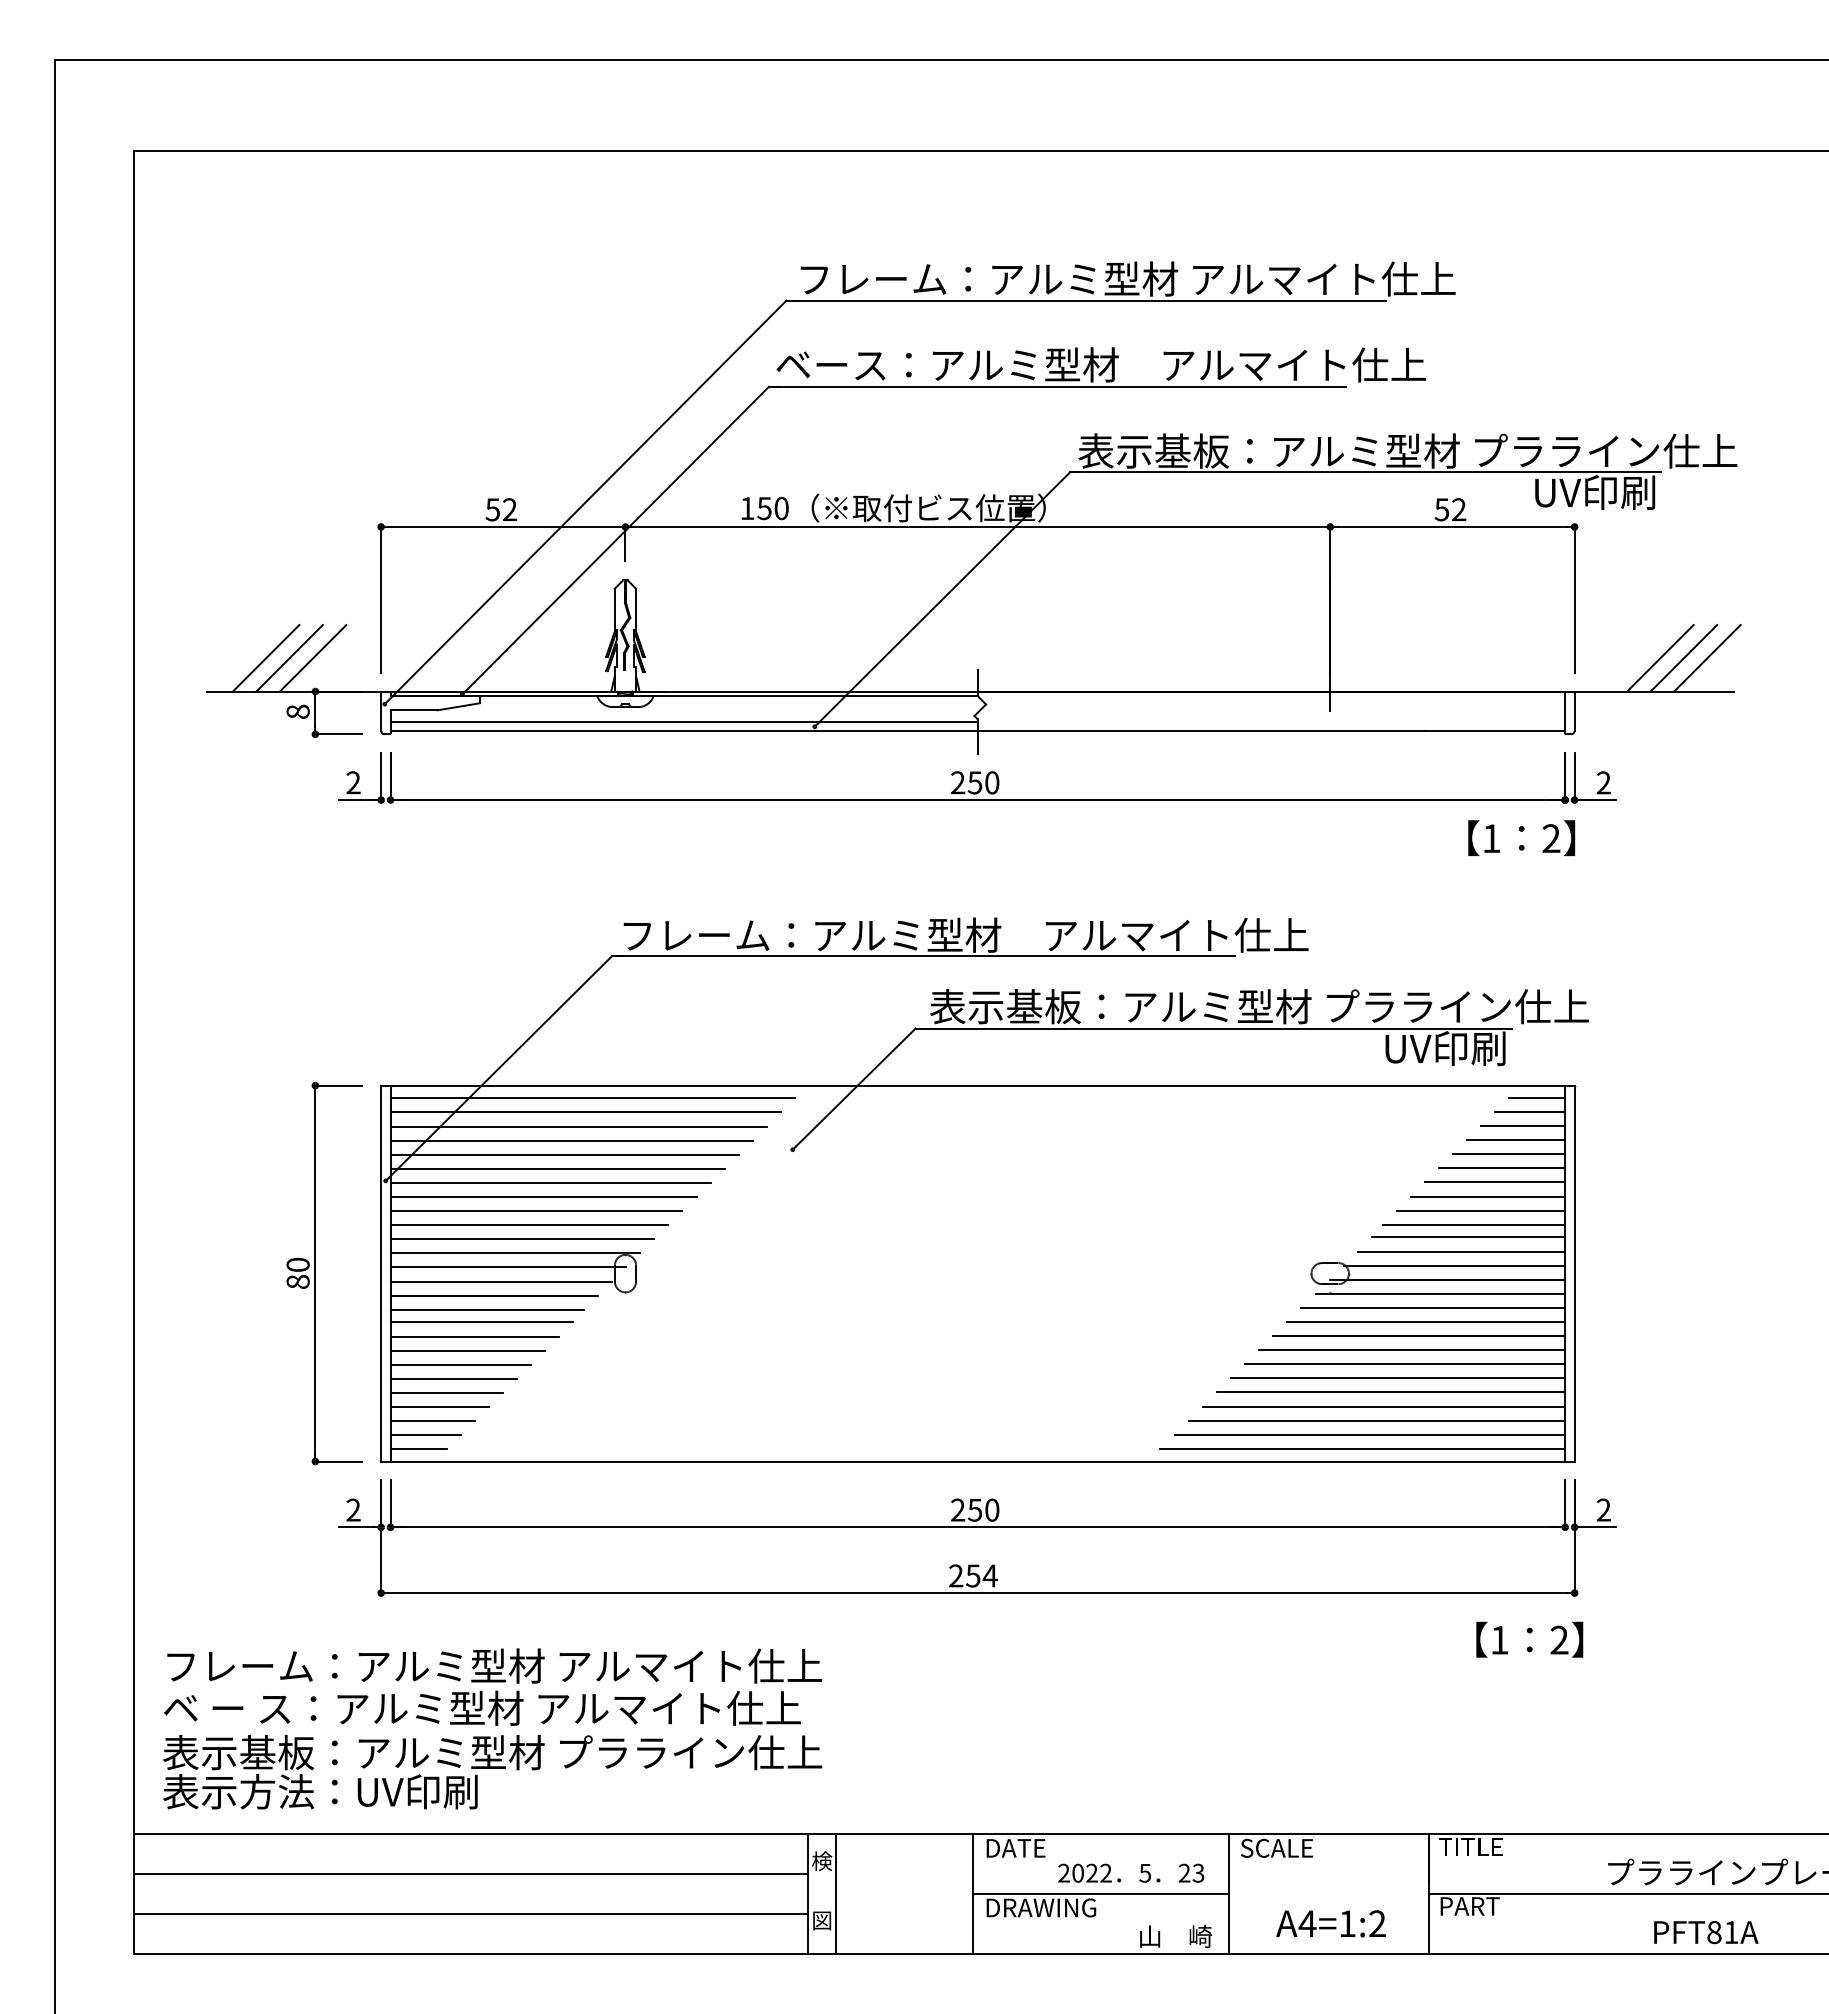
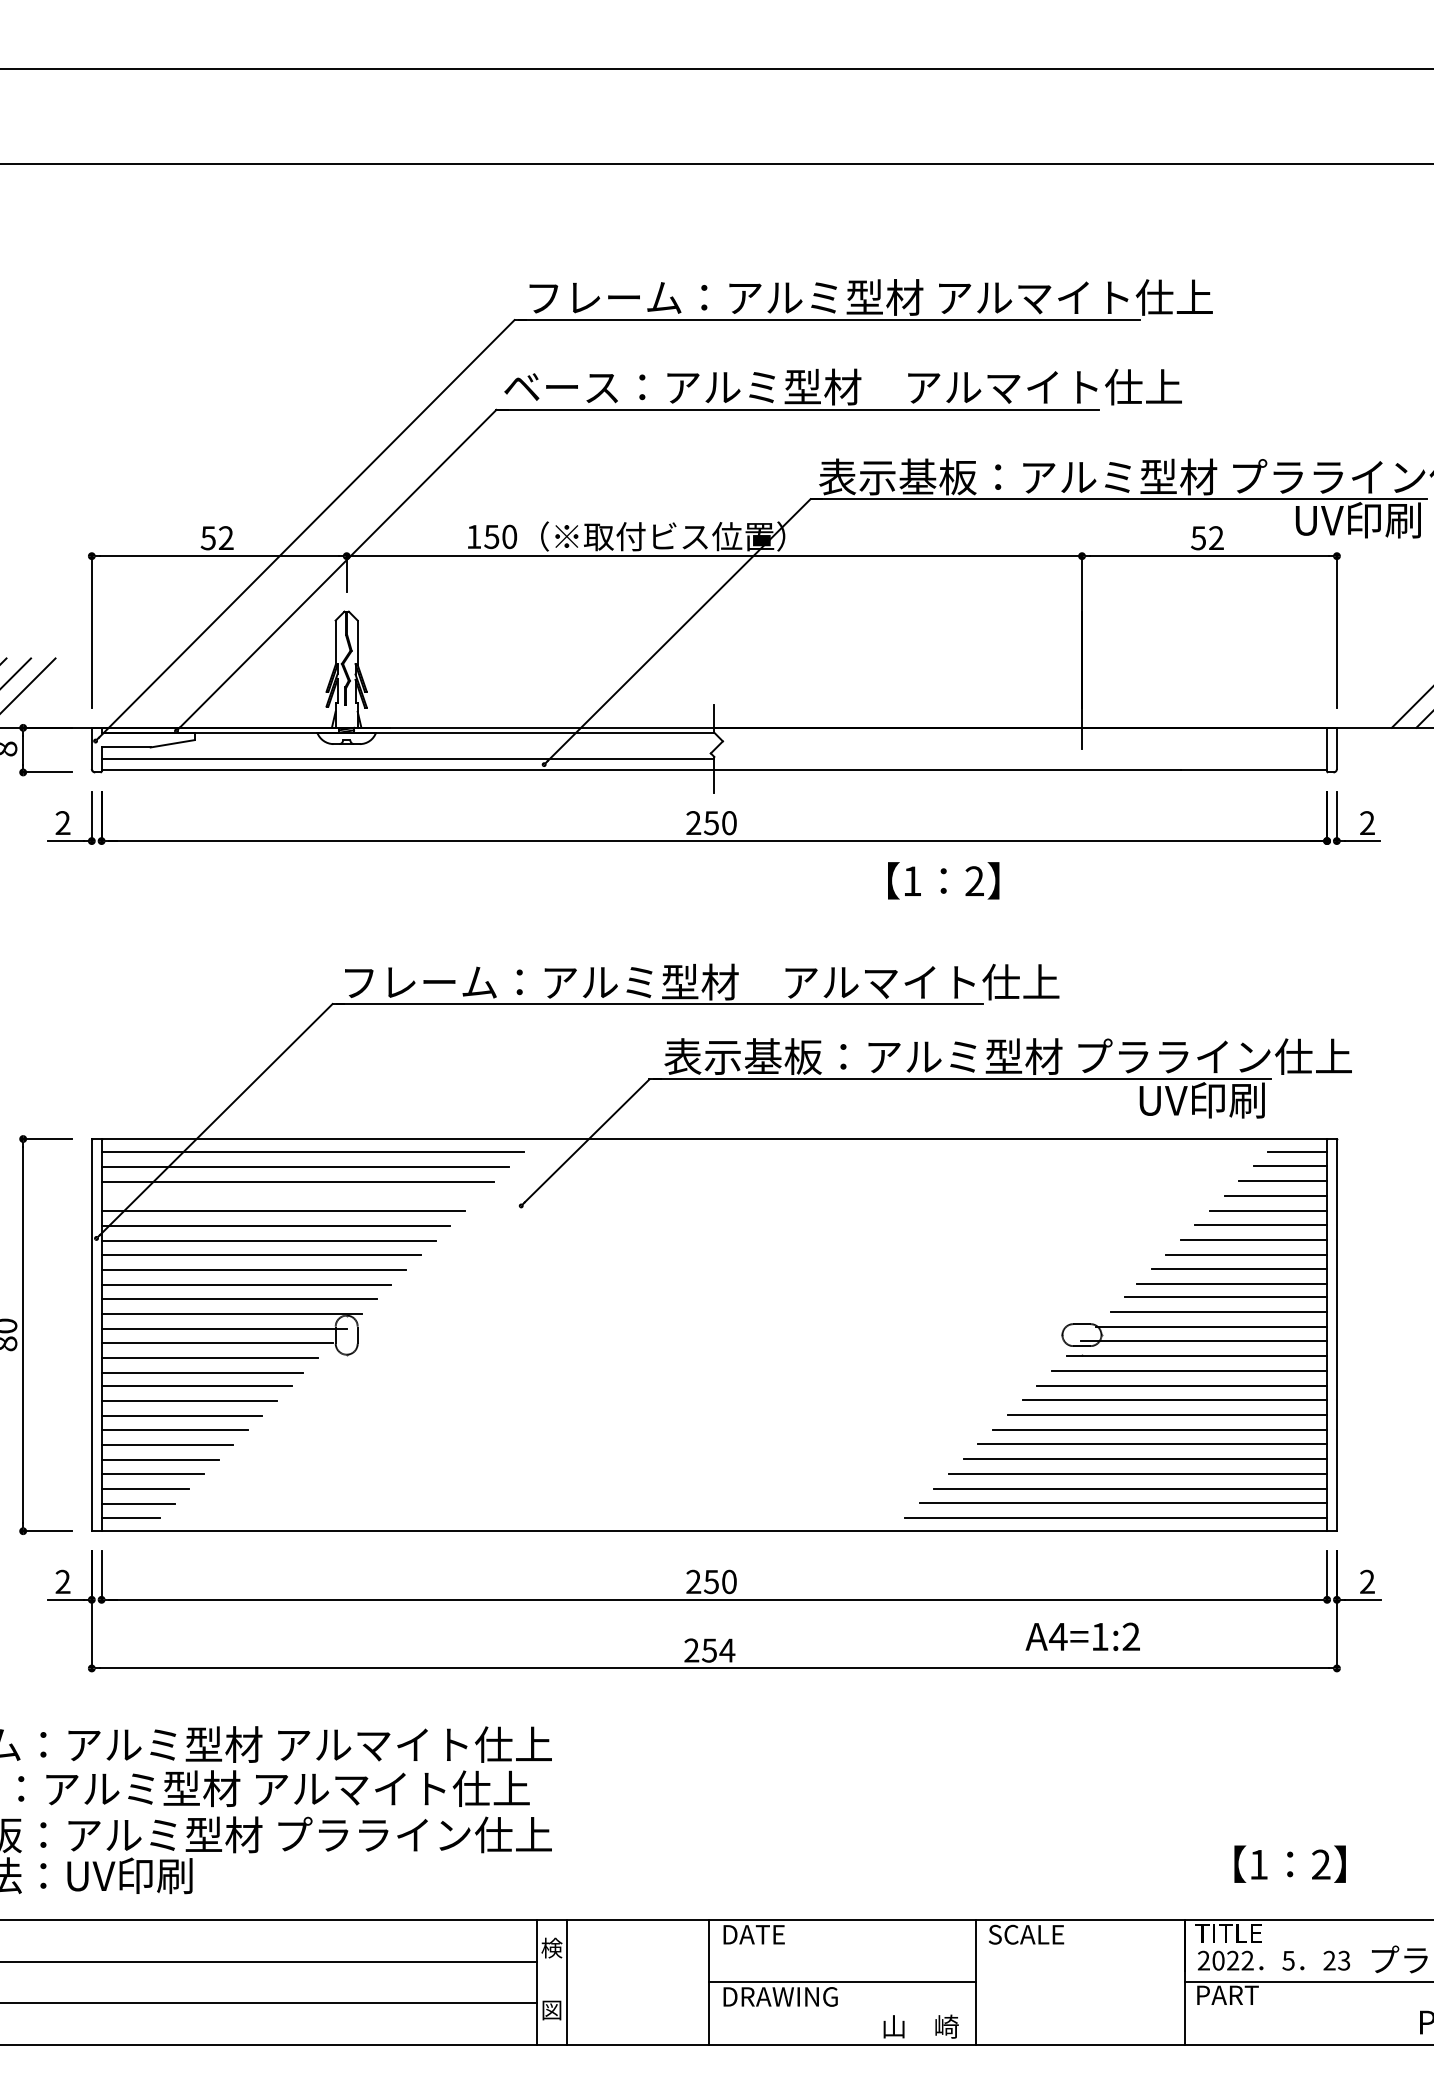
text: (1521, 837) -> (943, 880), moved
line: (571, 1140) -> (290, 1196), removed
text: (1529, 1639) -> (1289, 1863), moved
text: (1131, 1872) -> (1274, 1959), moved
text: (1330, 1923) -> (1082, 1636), moved

